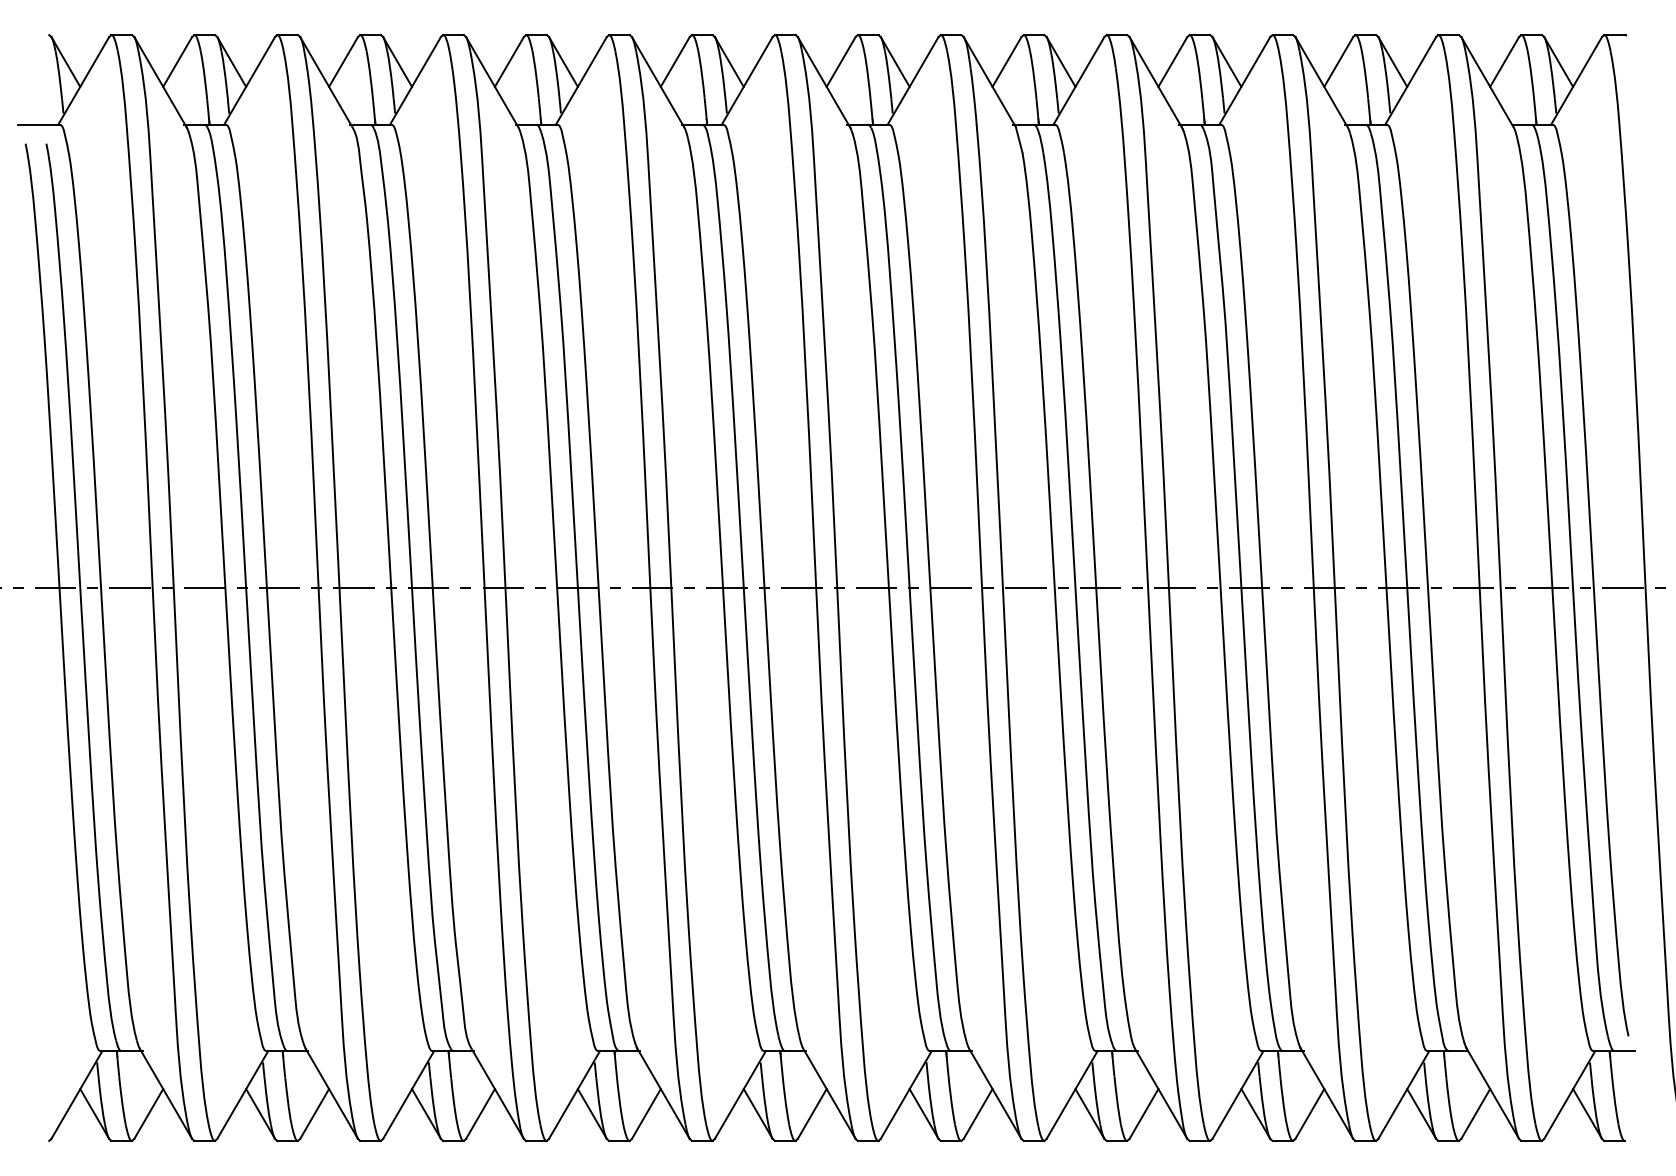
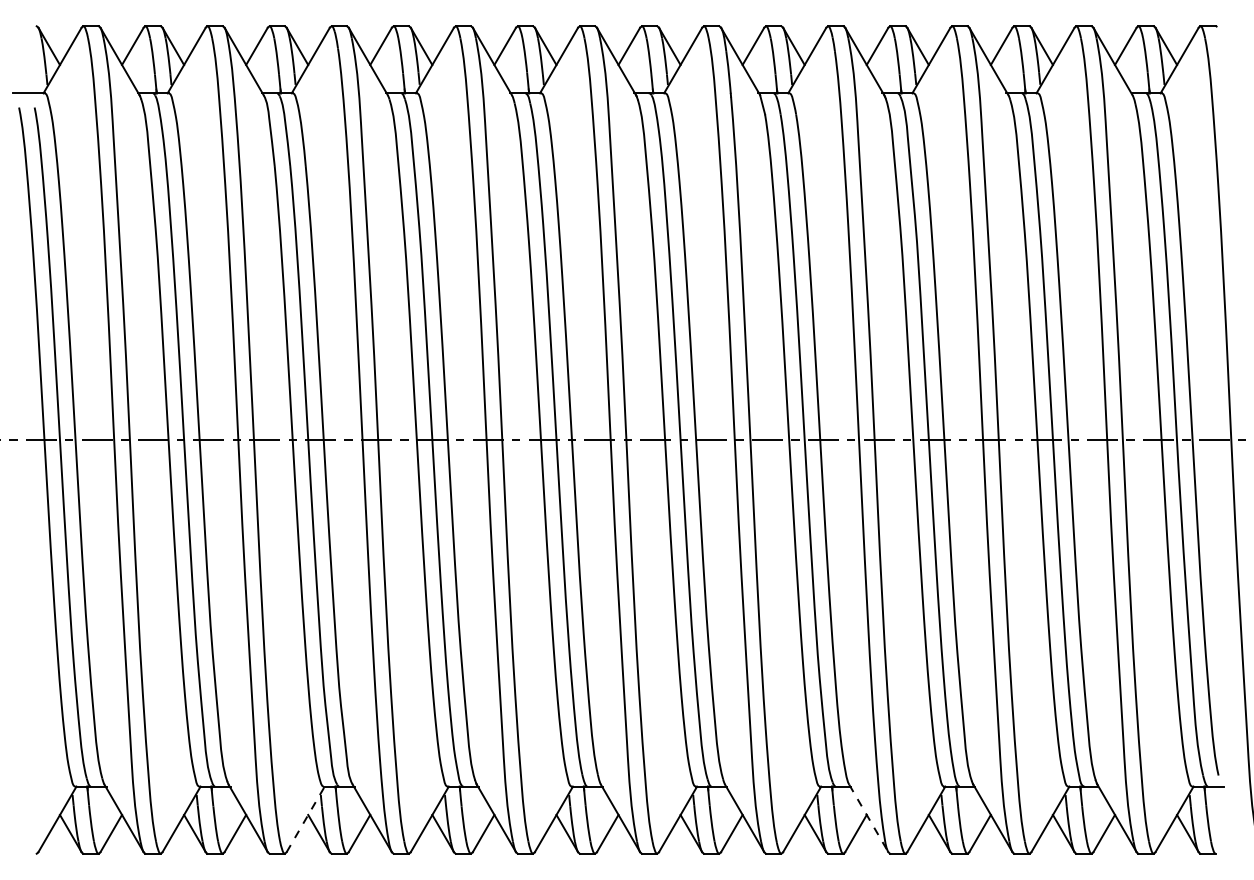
line: (1161, 1094) -> (869, 819), solid -> dashed
line: (408, 1095) -> (305, 819), solid -> dashed

